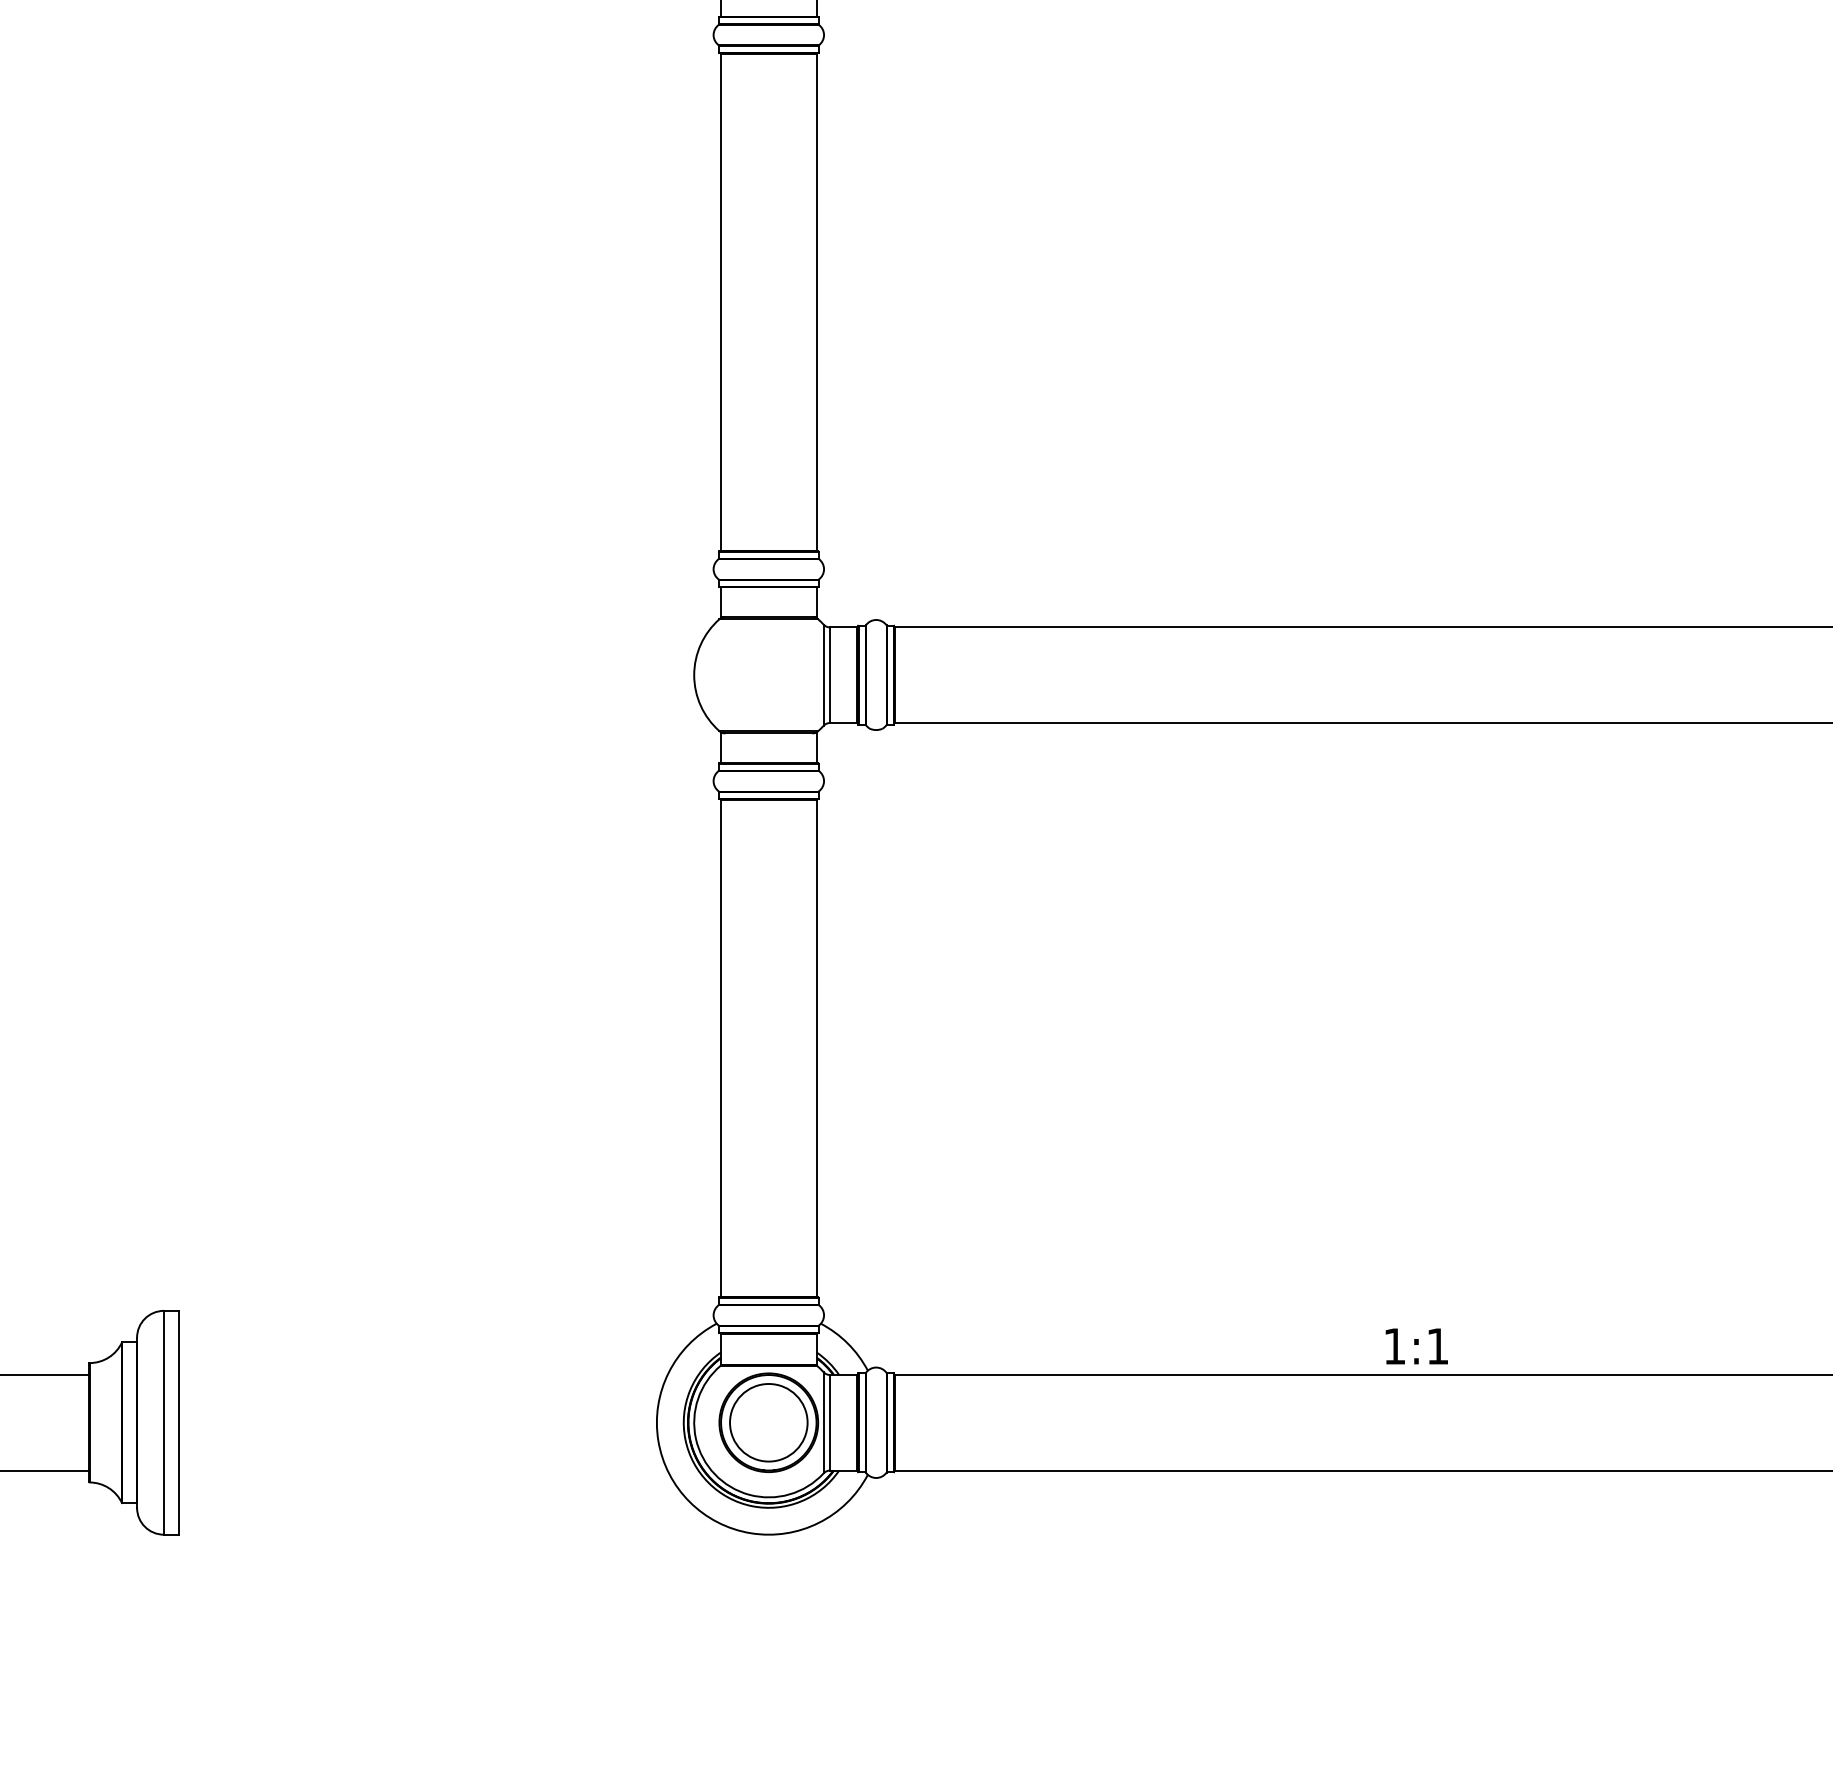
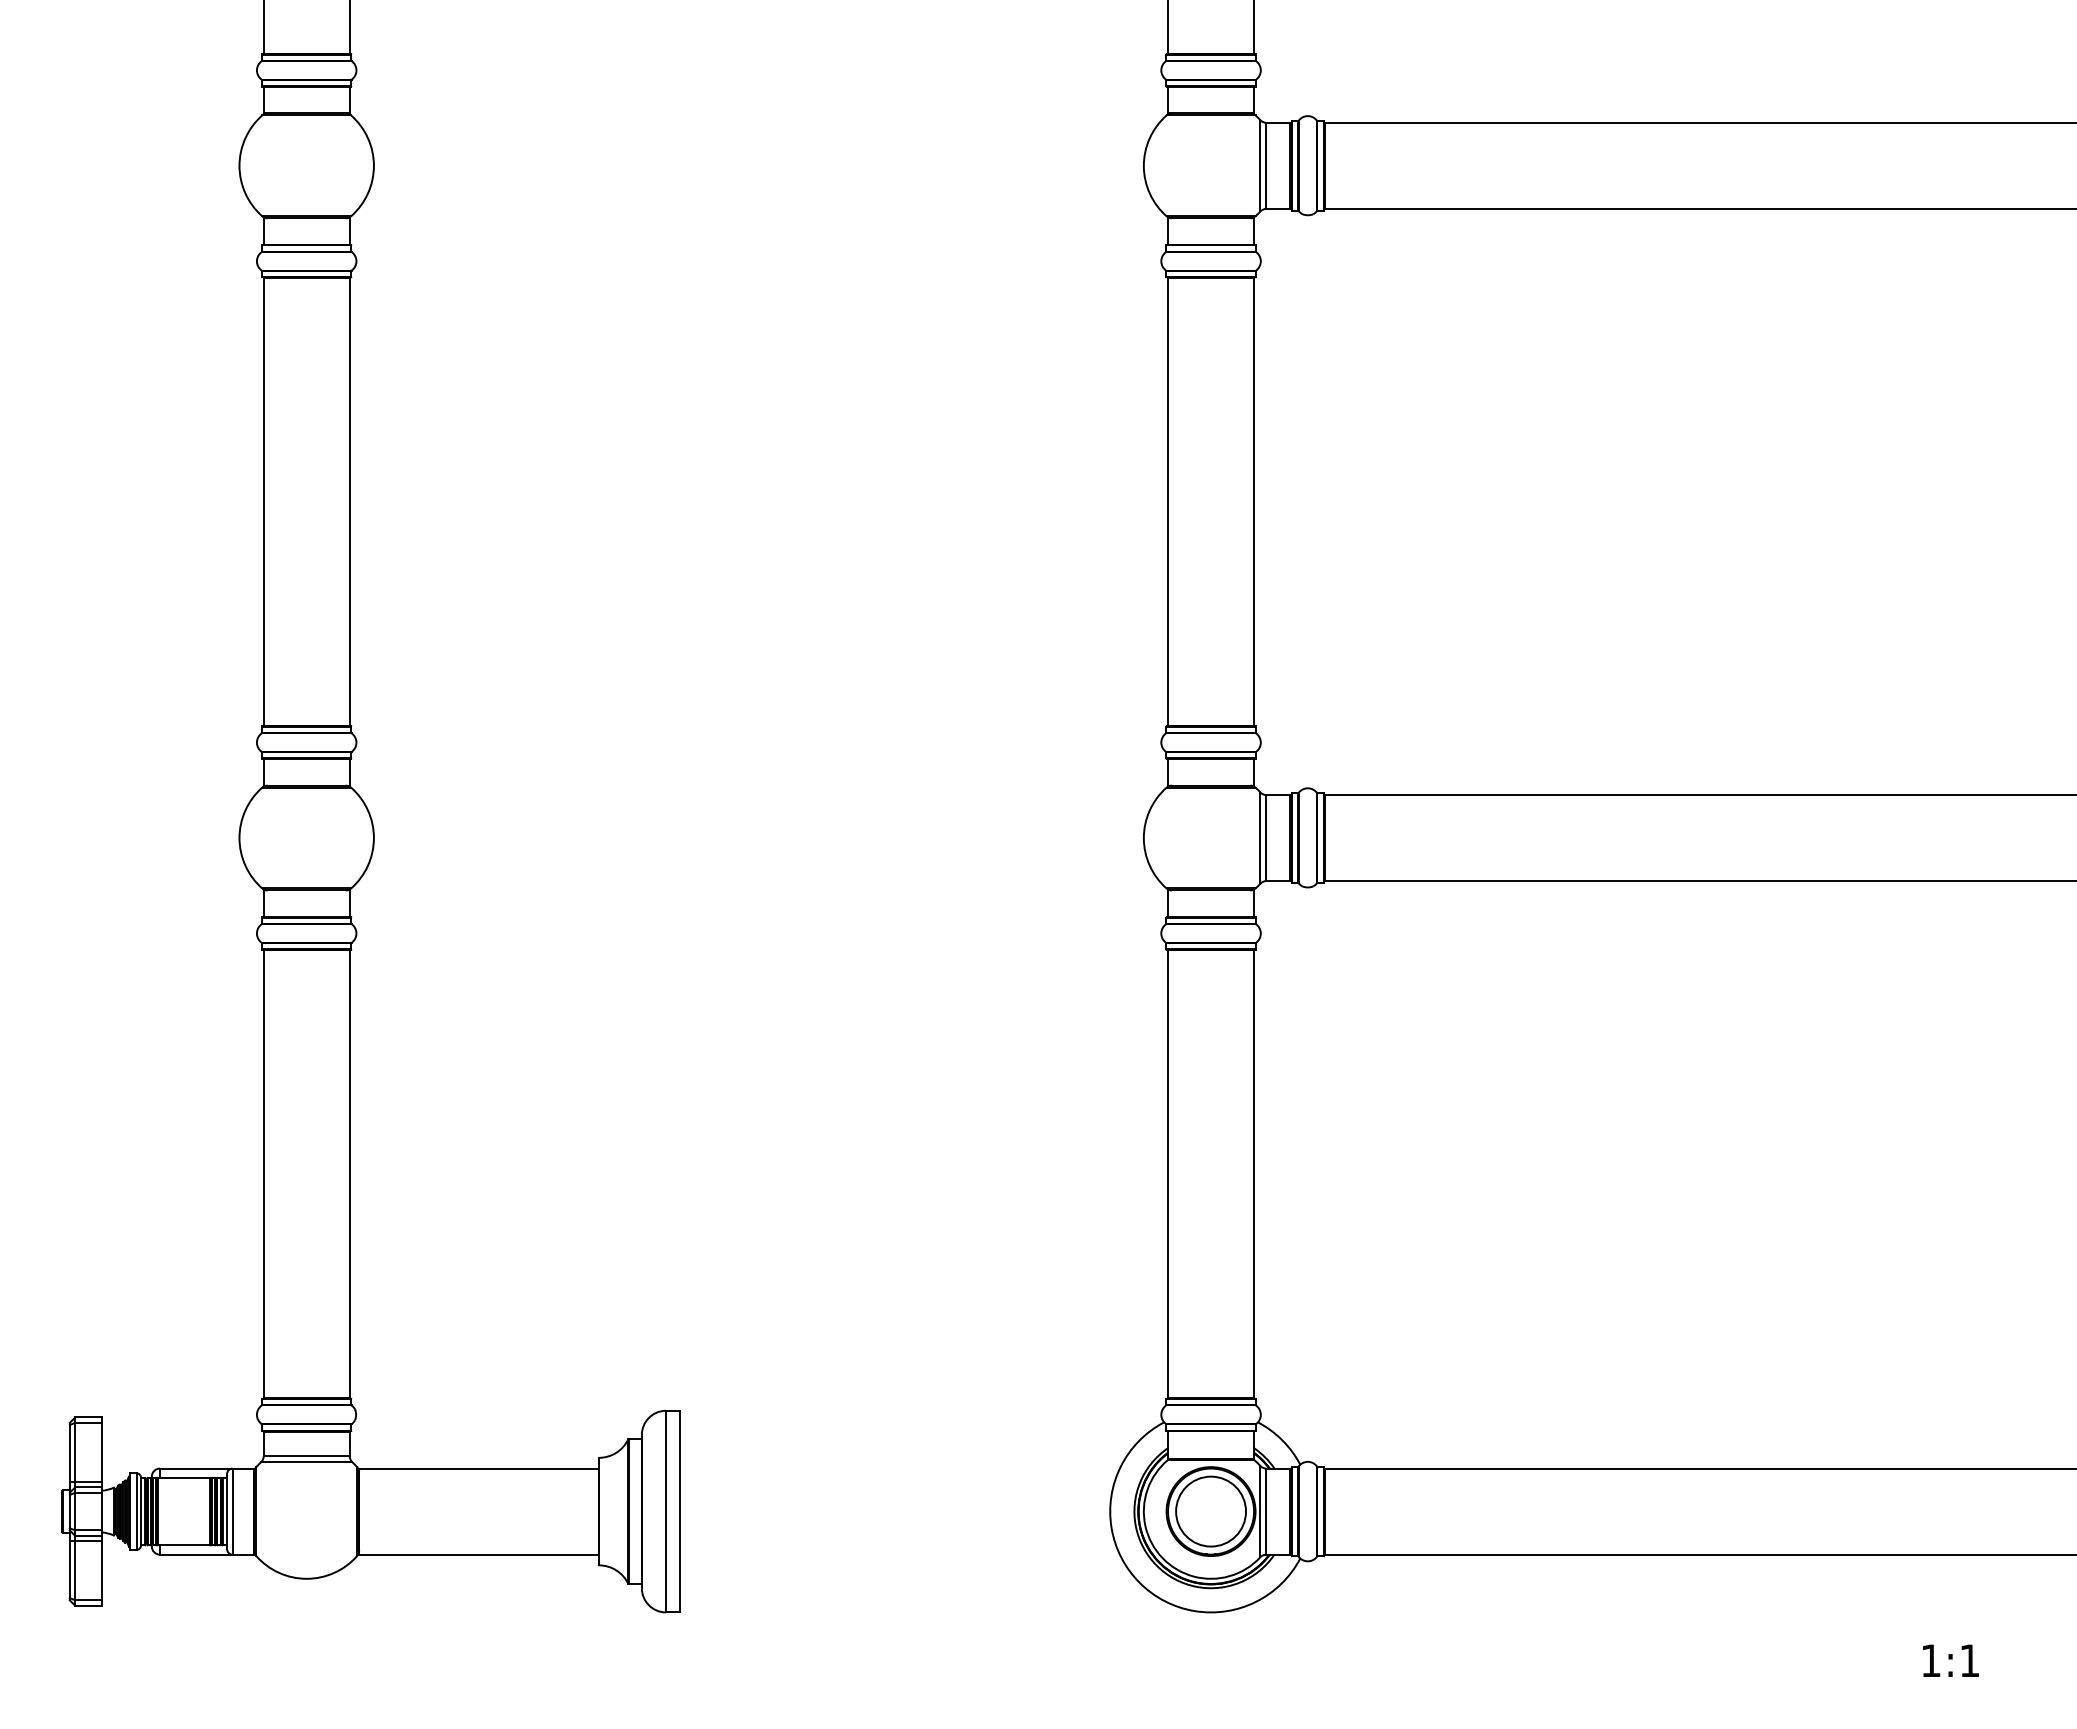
text: (1416, 1346) -> (1950, 1660), moved

